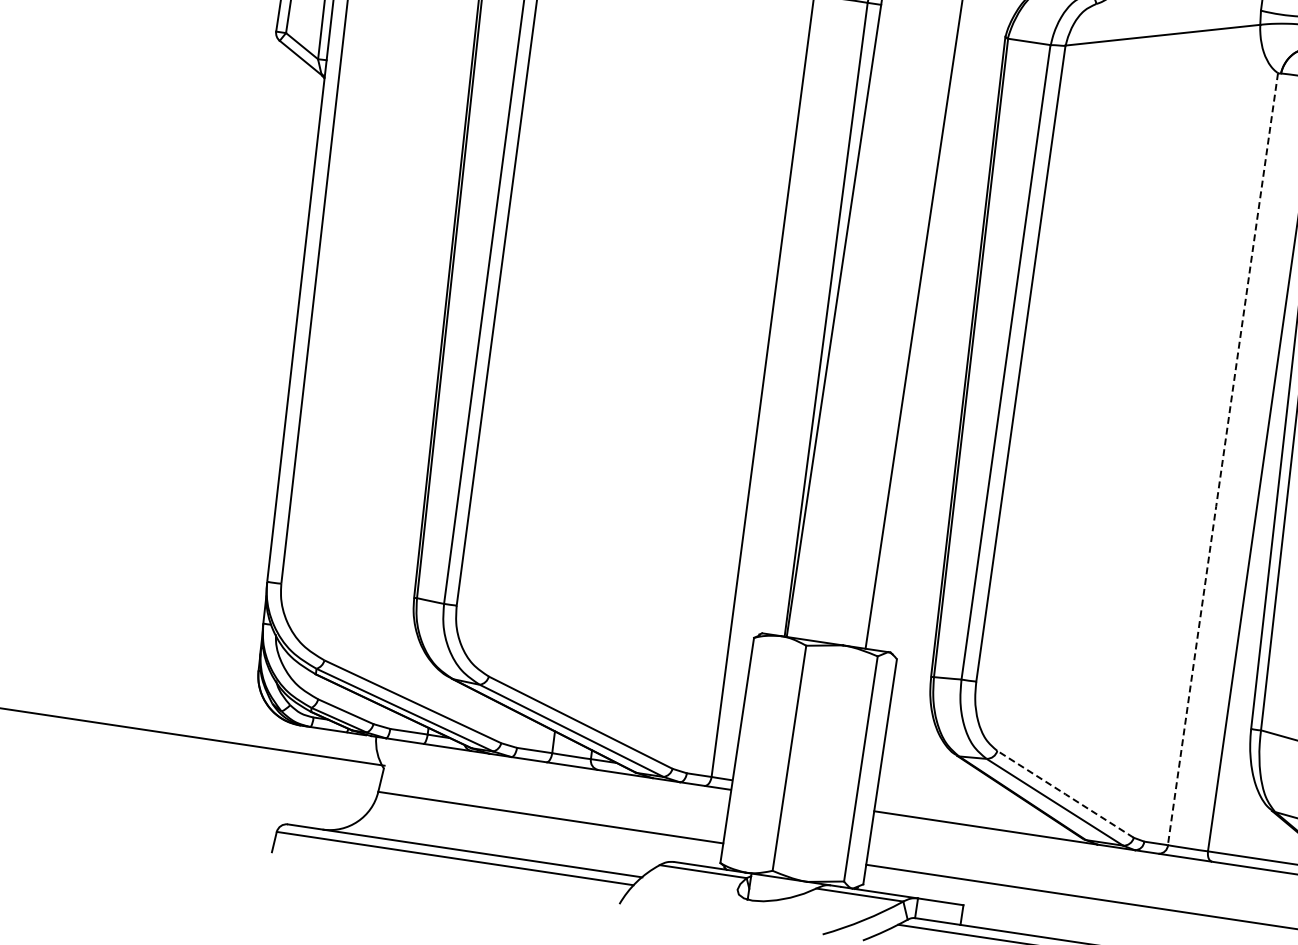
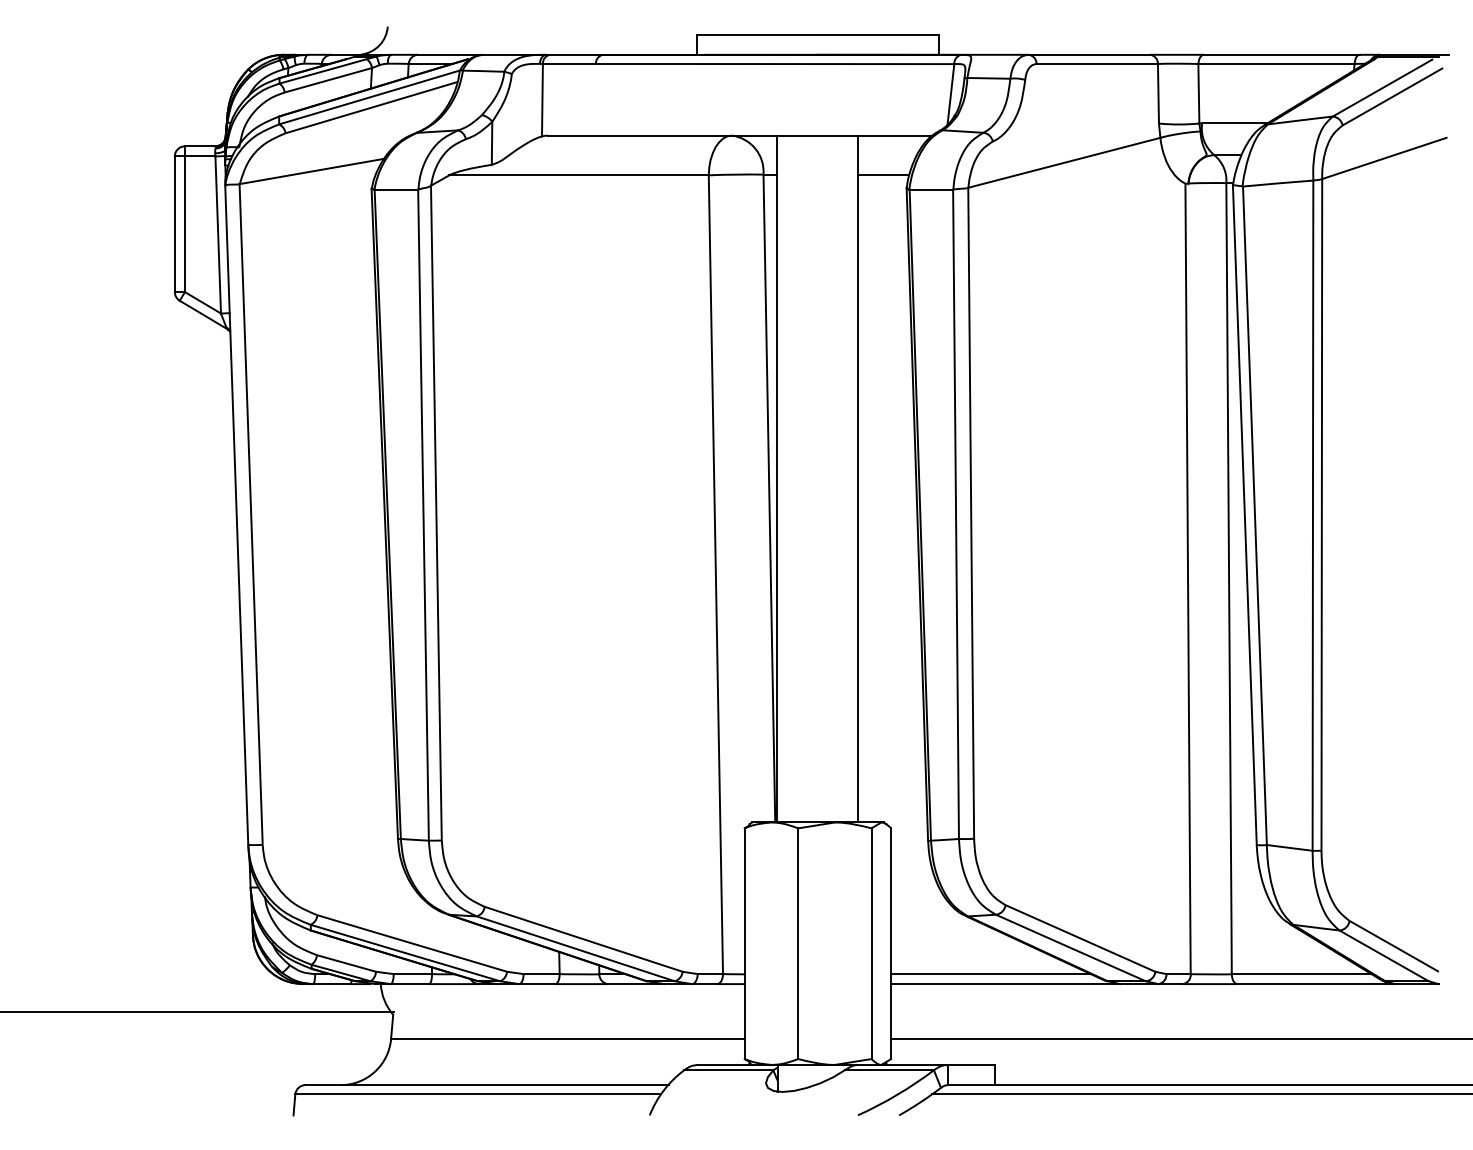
line: (984, 20) -> (883, 174), added
line: (1223, 459) -> (1188, 579), dashed -> solid
line: (1065, 794) -> (1080, 938), dashed -> solid
line: (972, 816) -> (990, 974), added

